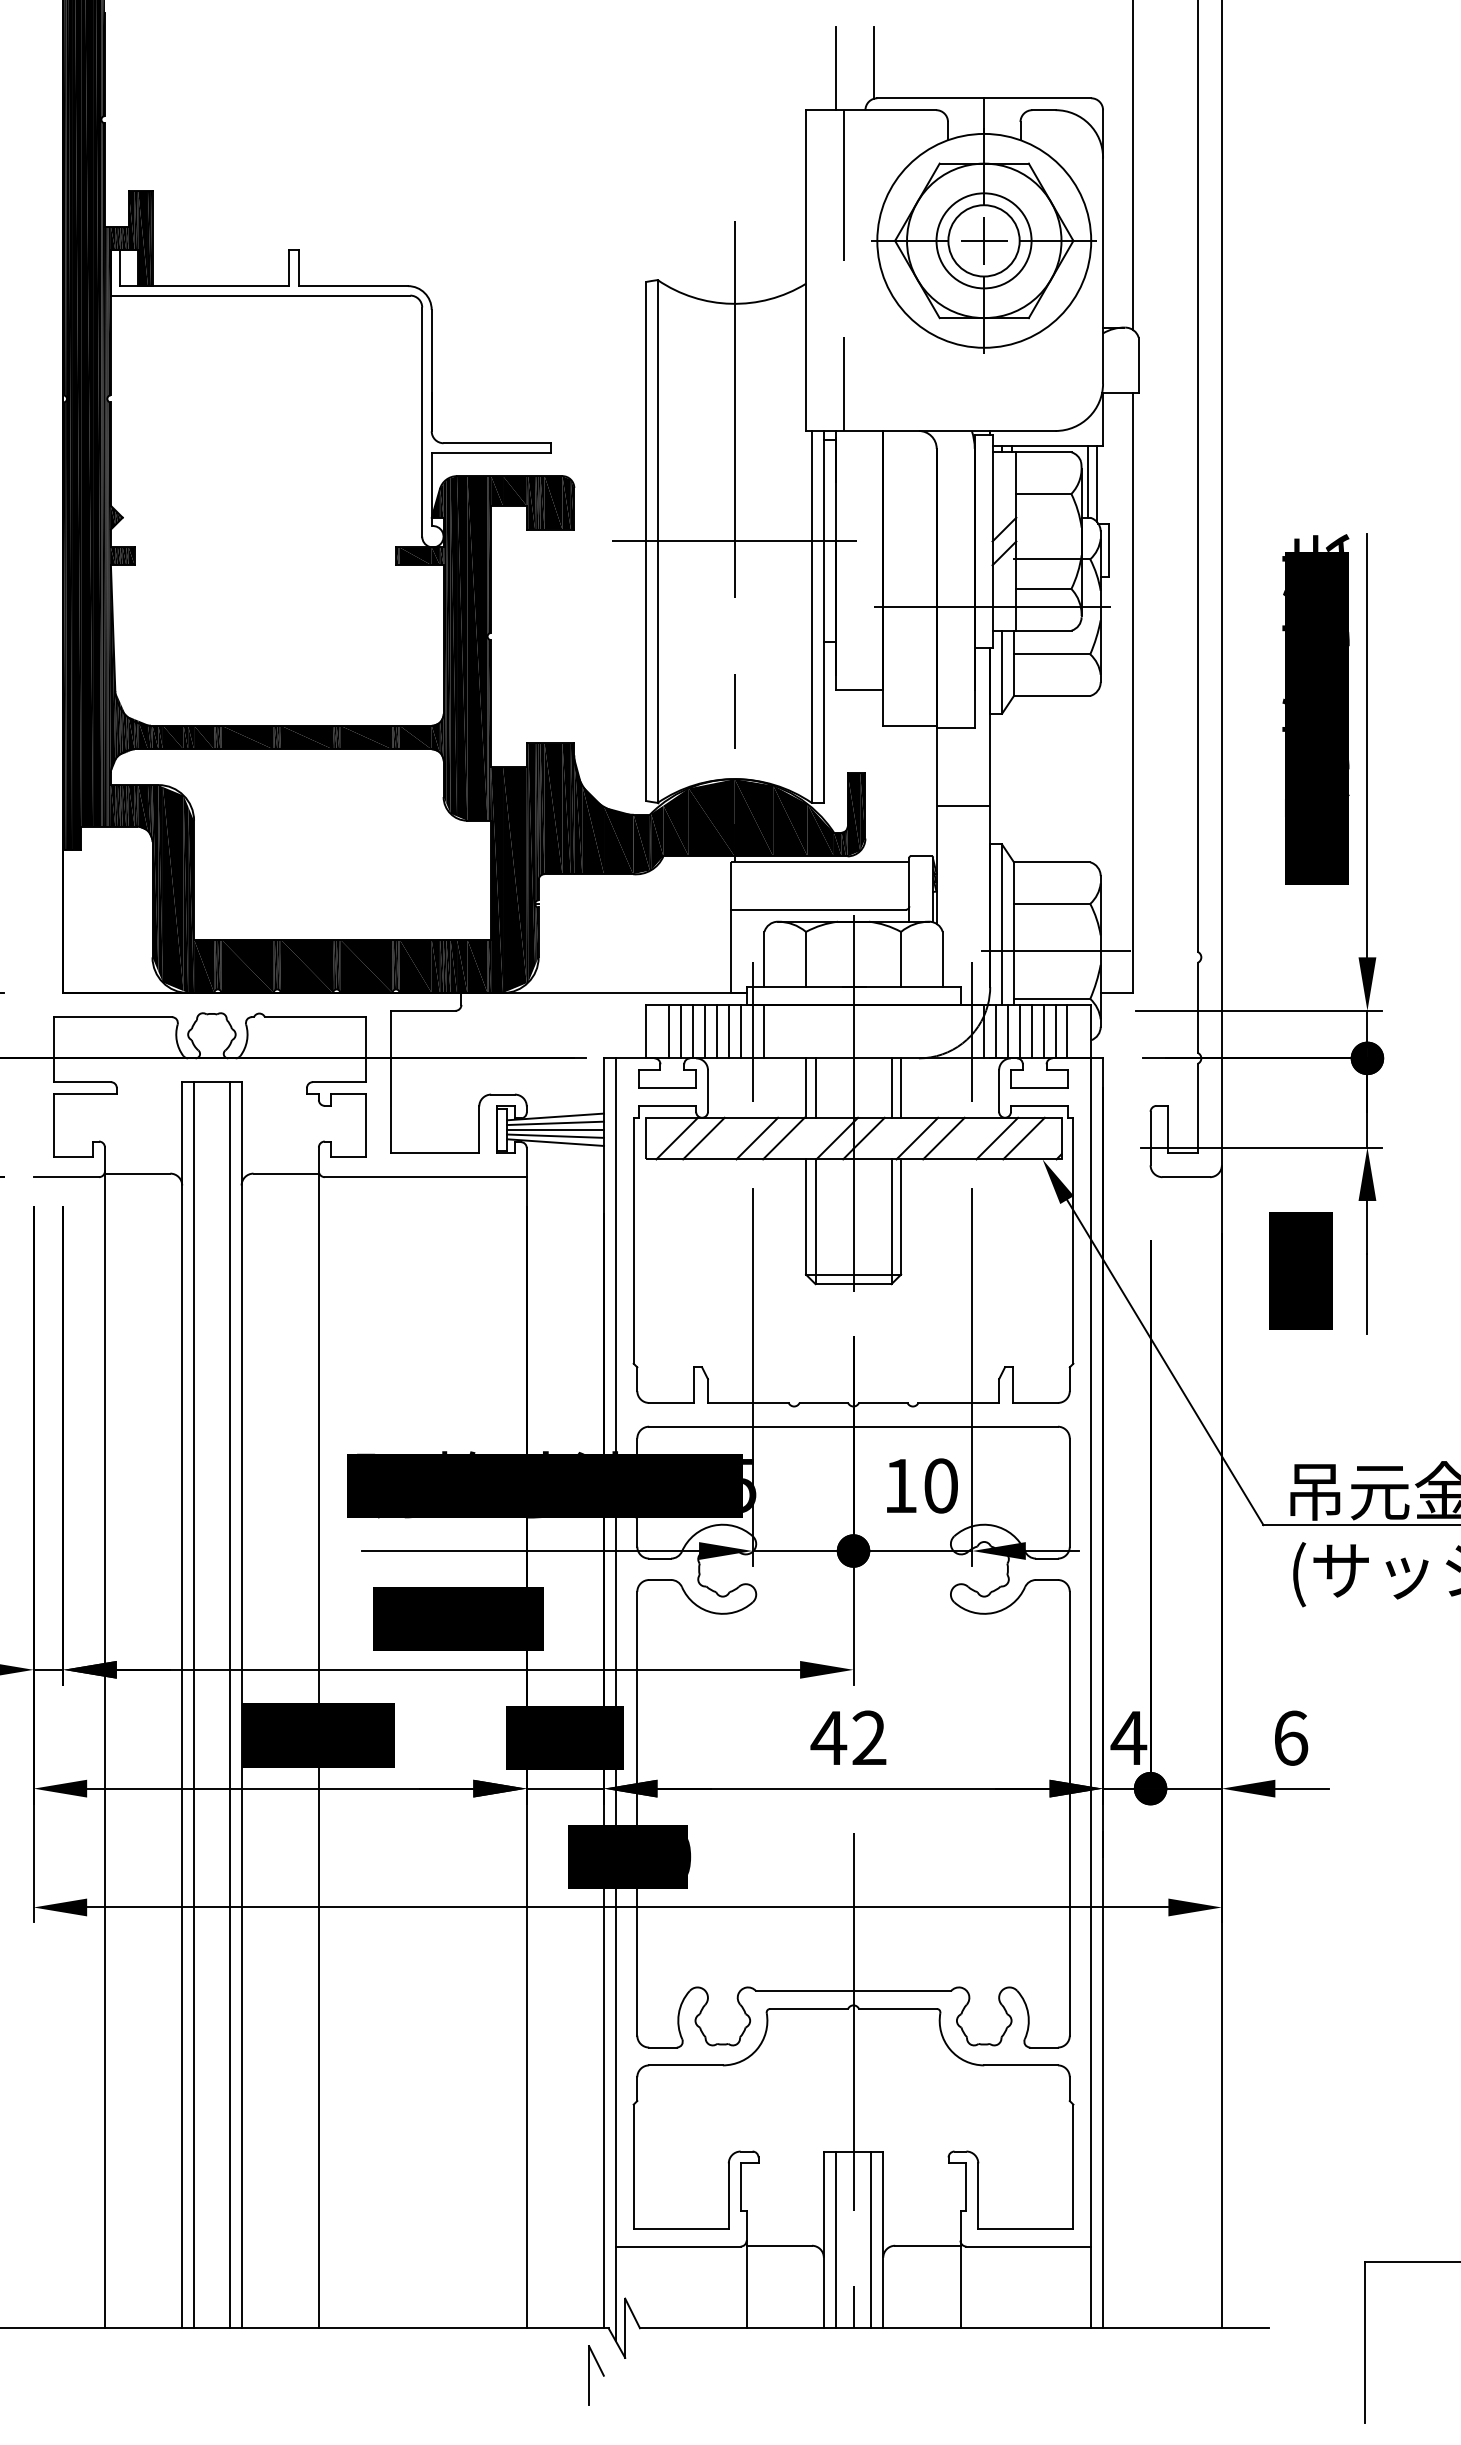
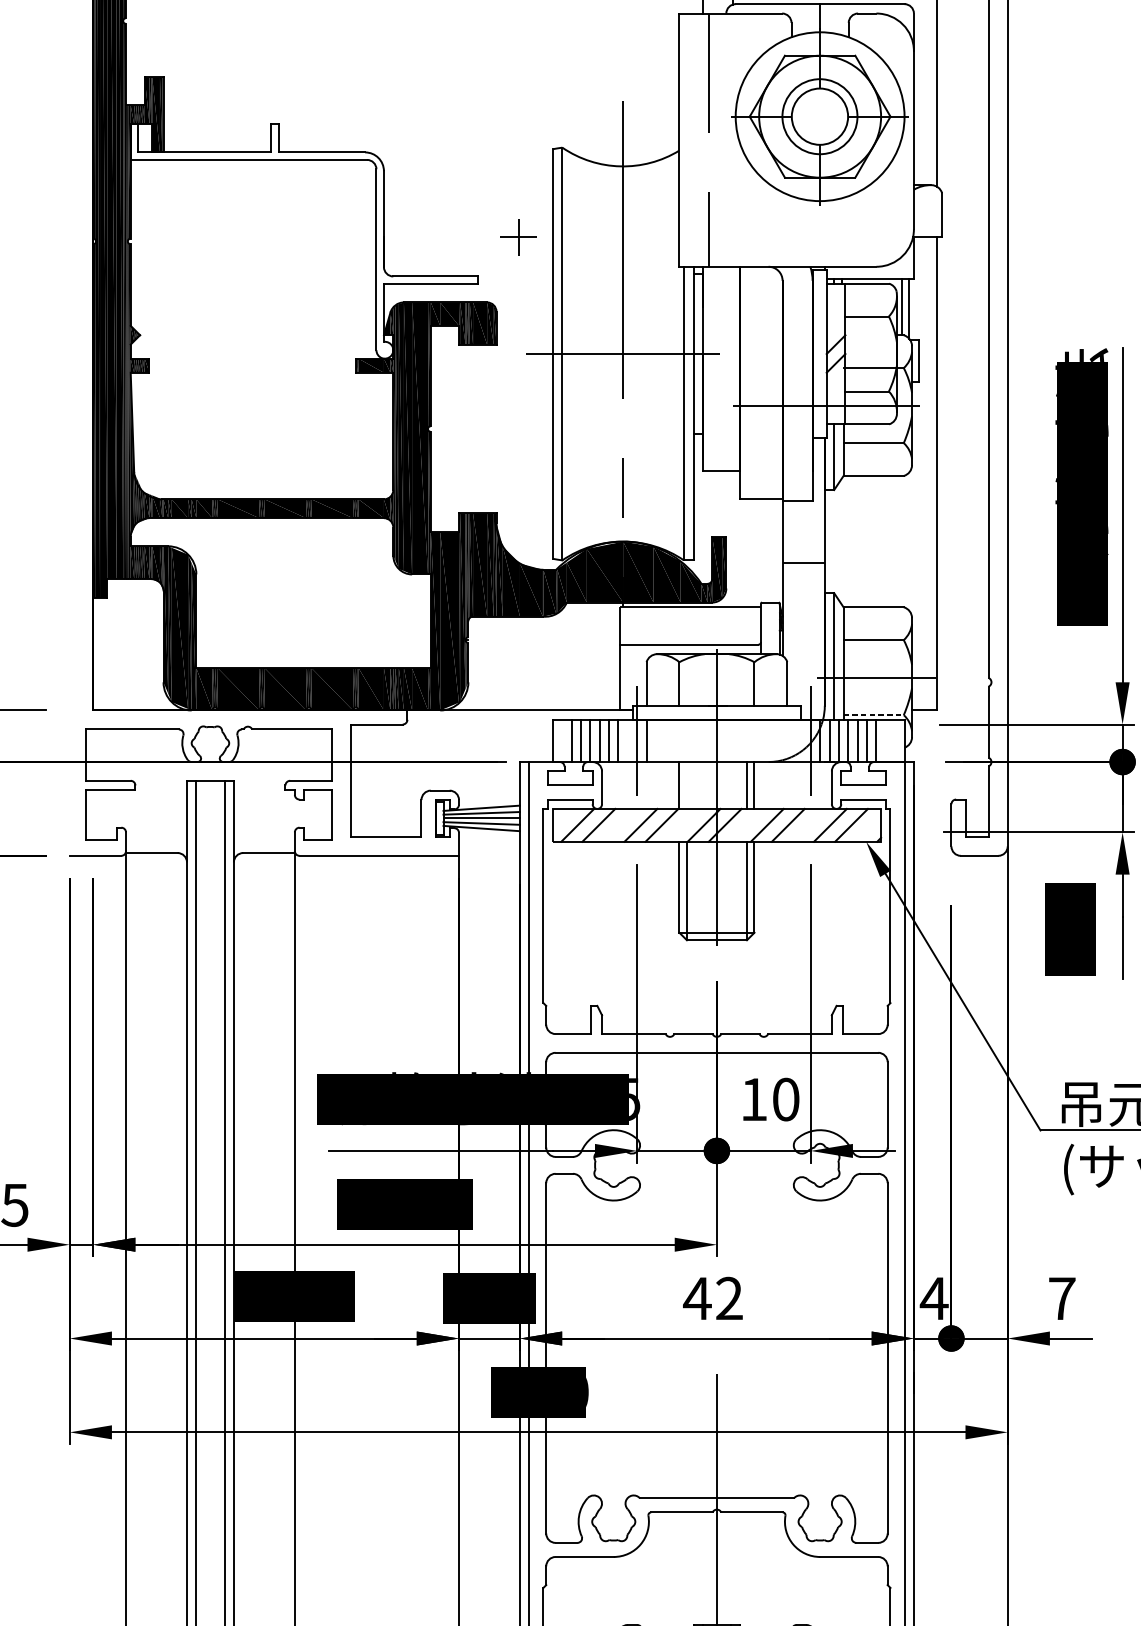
part: (984, 240) -> (518, 237), moved
line: (1052, 998) -> (874, 714), solid -> dashed
line: (740, 1031) -> (627, 740), removed
line: (1067, 1031) -> (885, 740), removed
line: (815, 1087) -> (686, 785), removed
text: (1291, 1737) -> (1062, 1298), 6 -> 7

